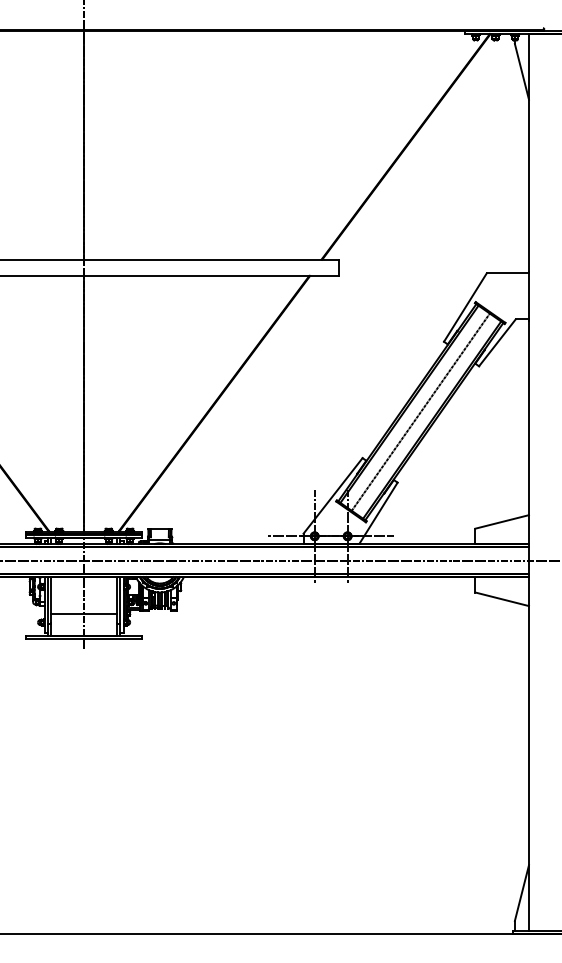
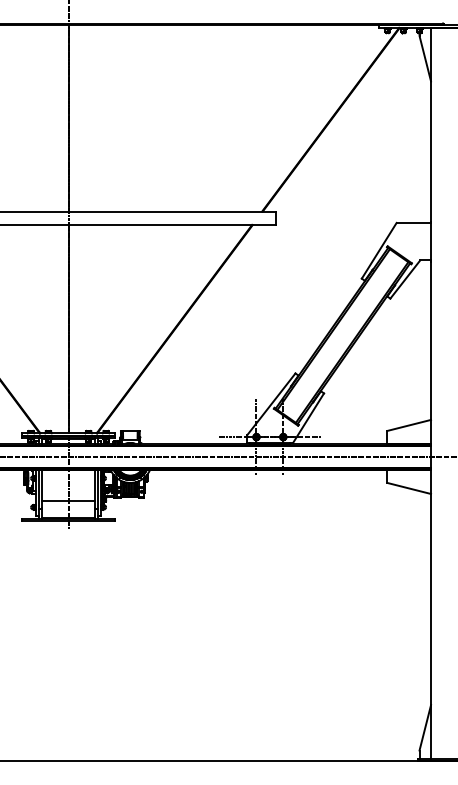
line: (420, 411) -> (342, 335), removed

